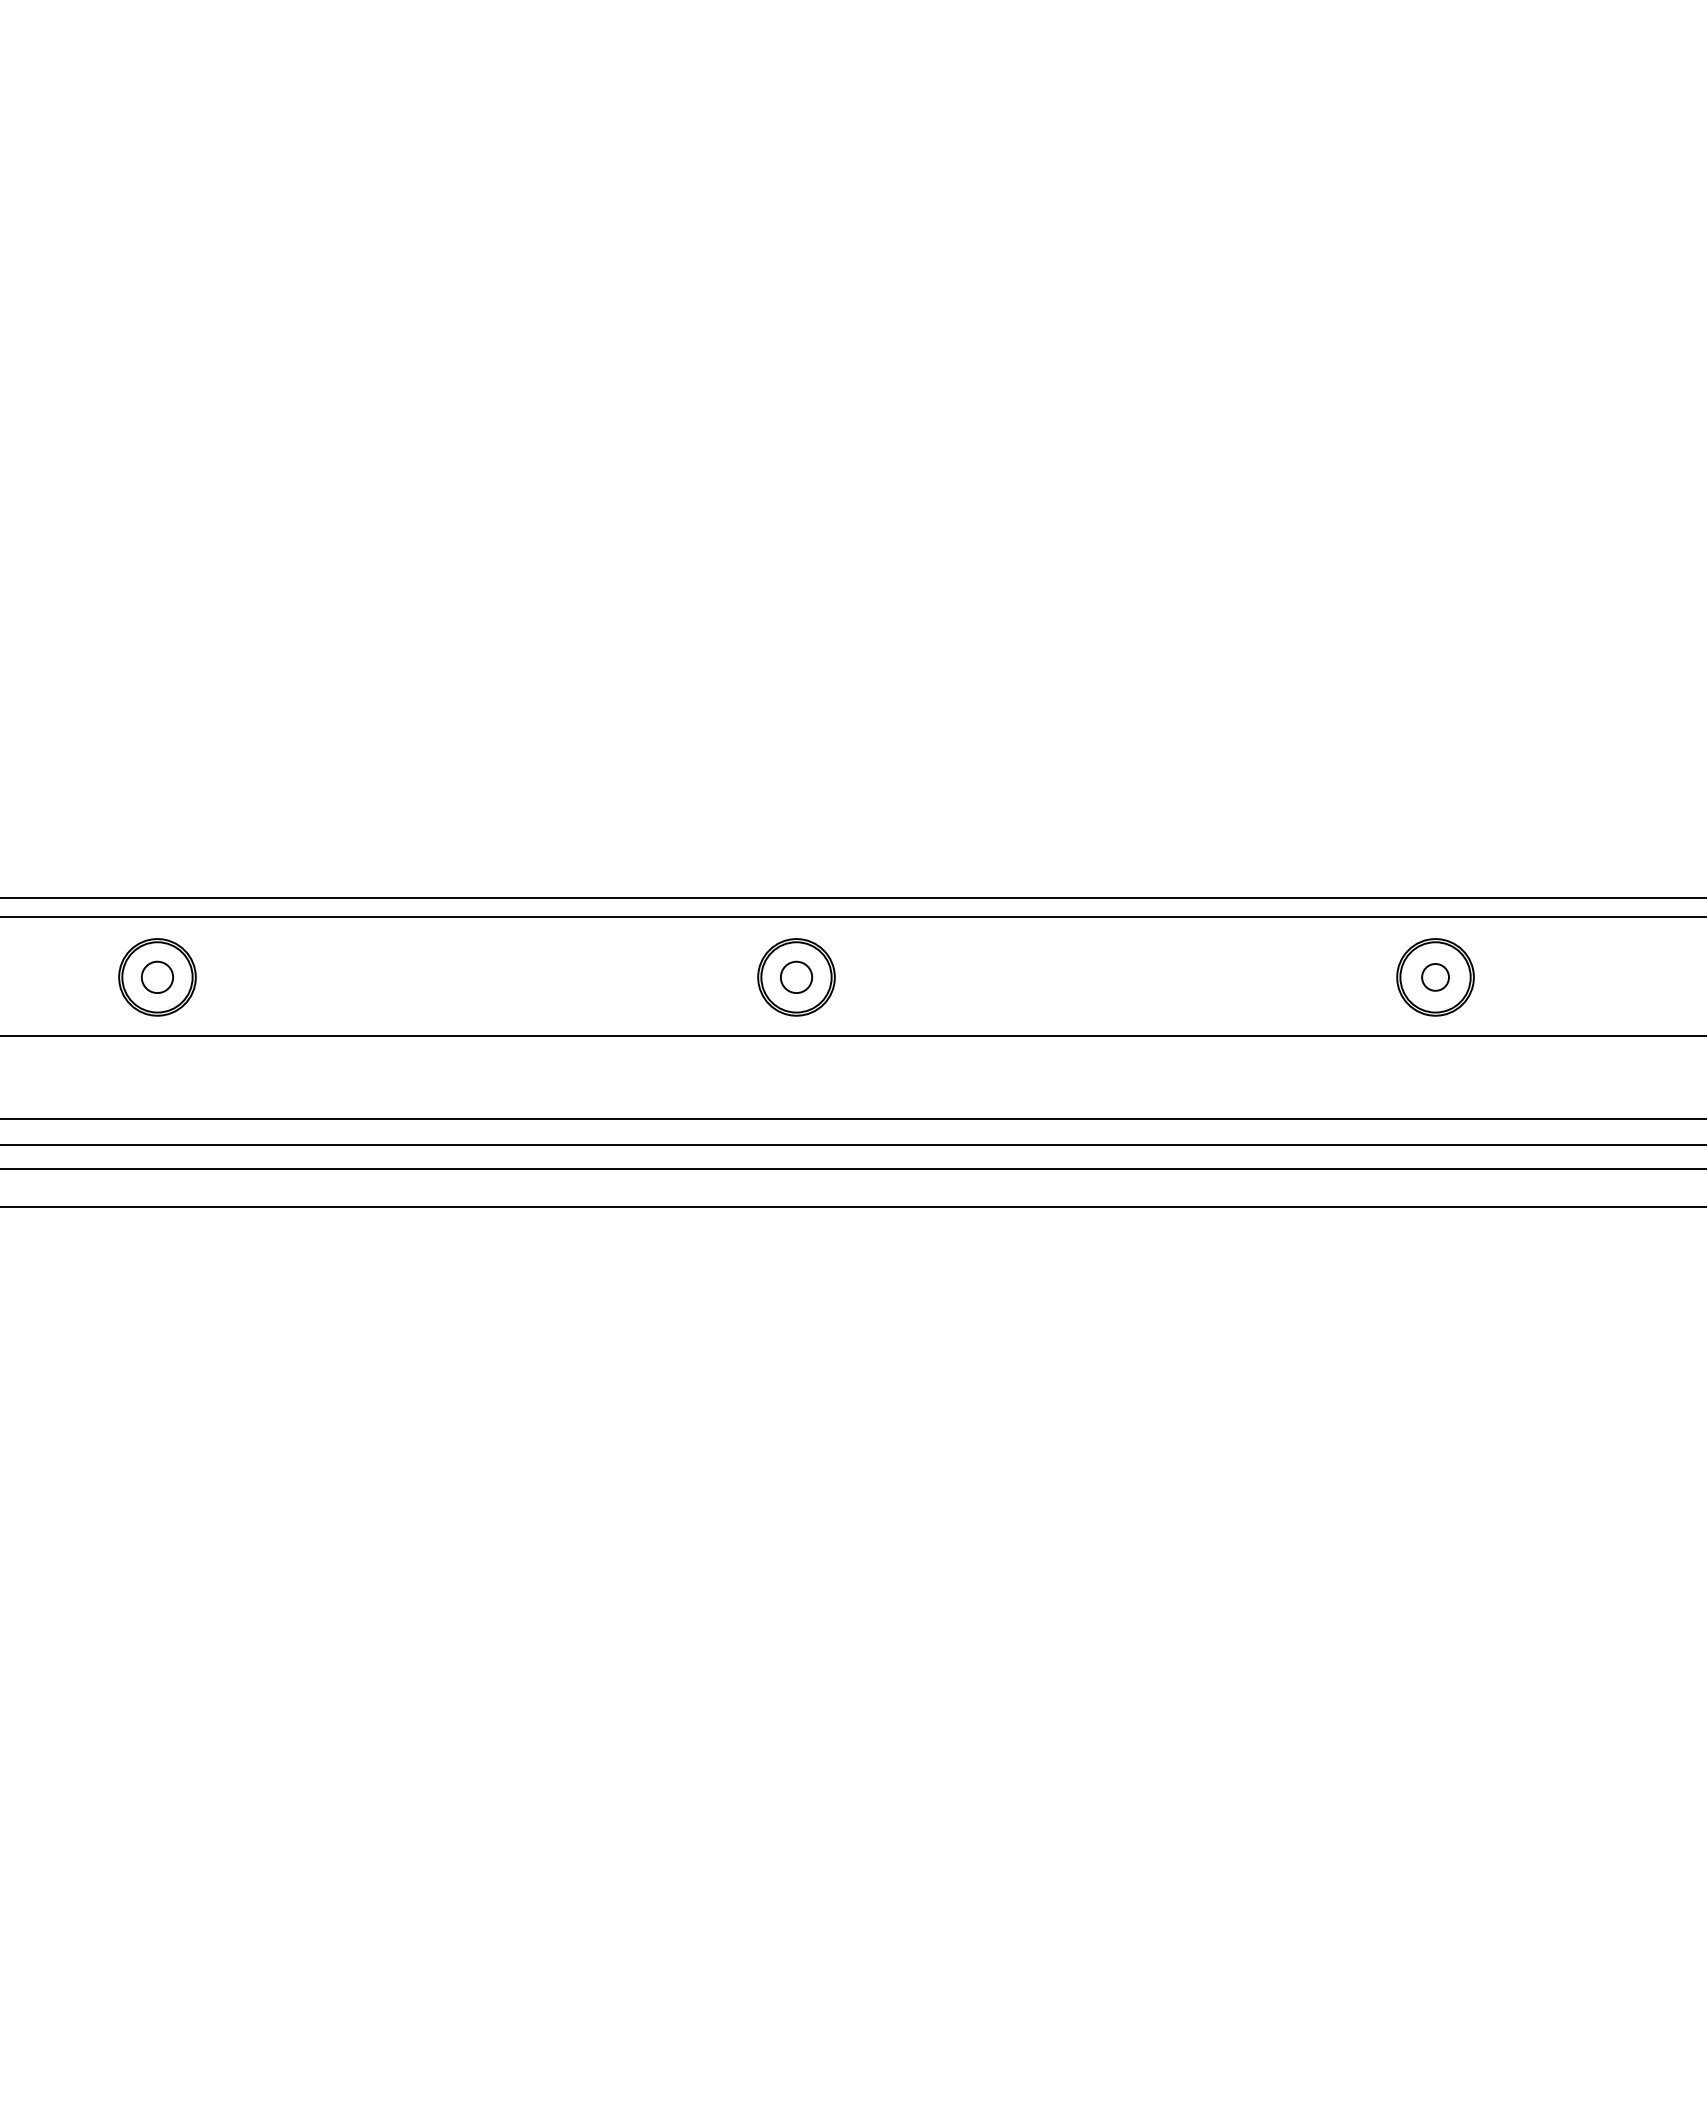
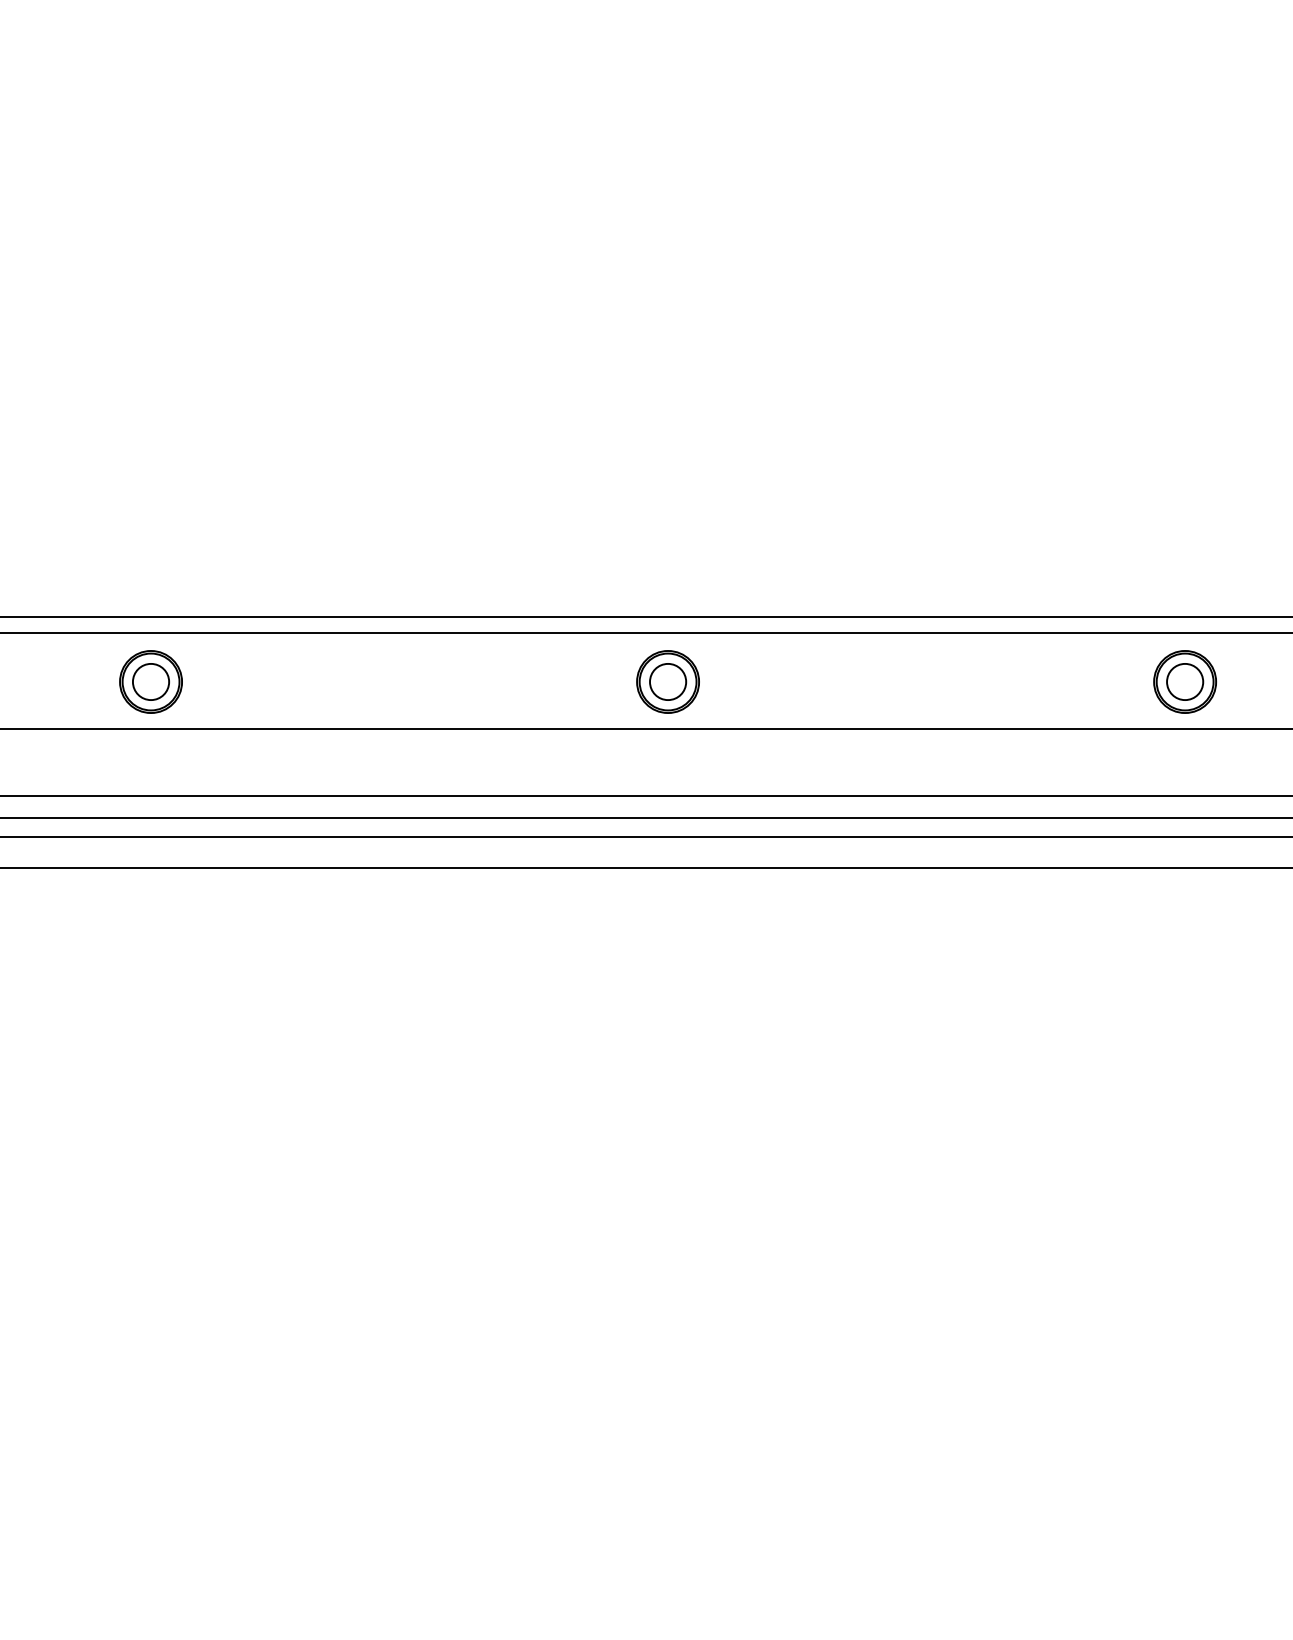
circle: (157, 977) -> (151, 682), size x1.43
circle: (796, 977) -> (668, 682), size x1.43
circle: (1435, 977) -> (1185, 682), size x1.67

